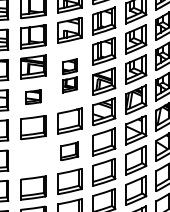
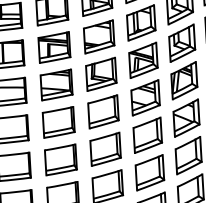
part: (69, 75) -> (99, 55), size x1.67
part: (33, 96) -> (56, 83), size x1.67
part: (69, 151) -> (105, 149), size x1.43
part: (33, 157) -> (61, 159), added

